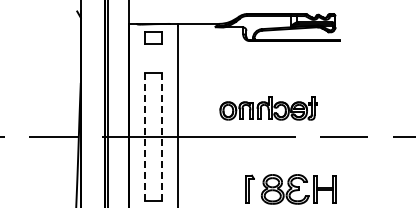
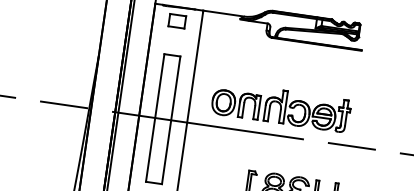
part: (268, 108) -> (281, 107), size x1.43
line: (145, 136) -> (155, 117), dashed -> solid
line: (161, 136) -> (171, 119), dashed -> solid

